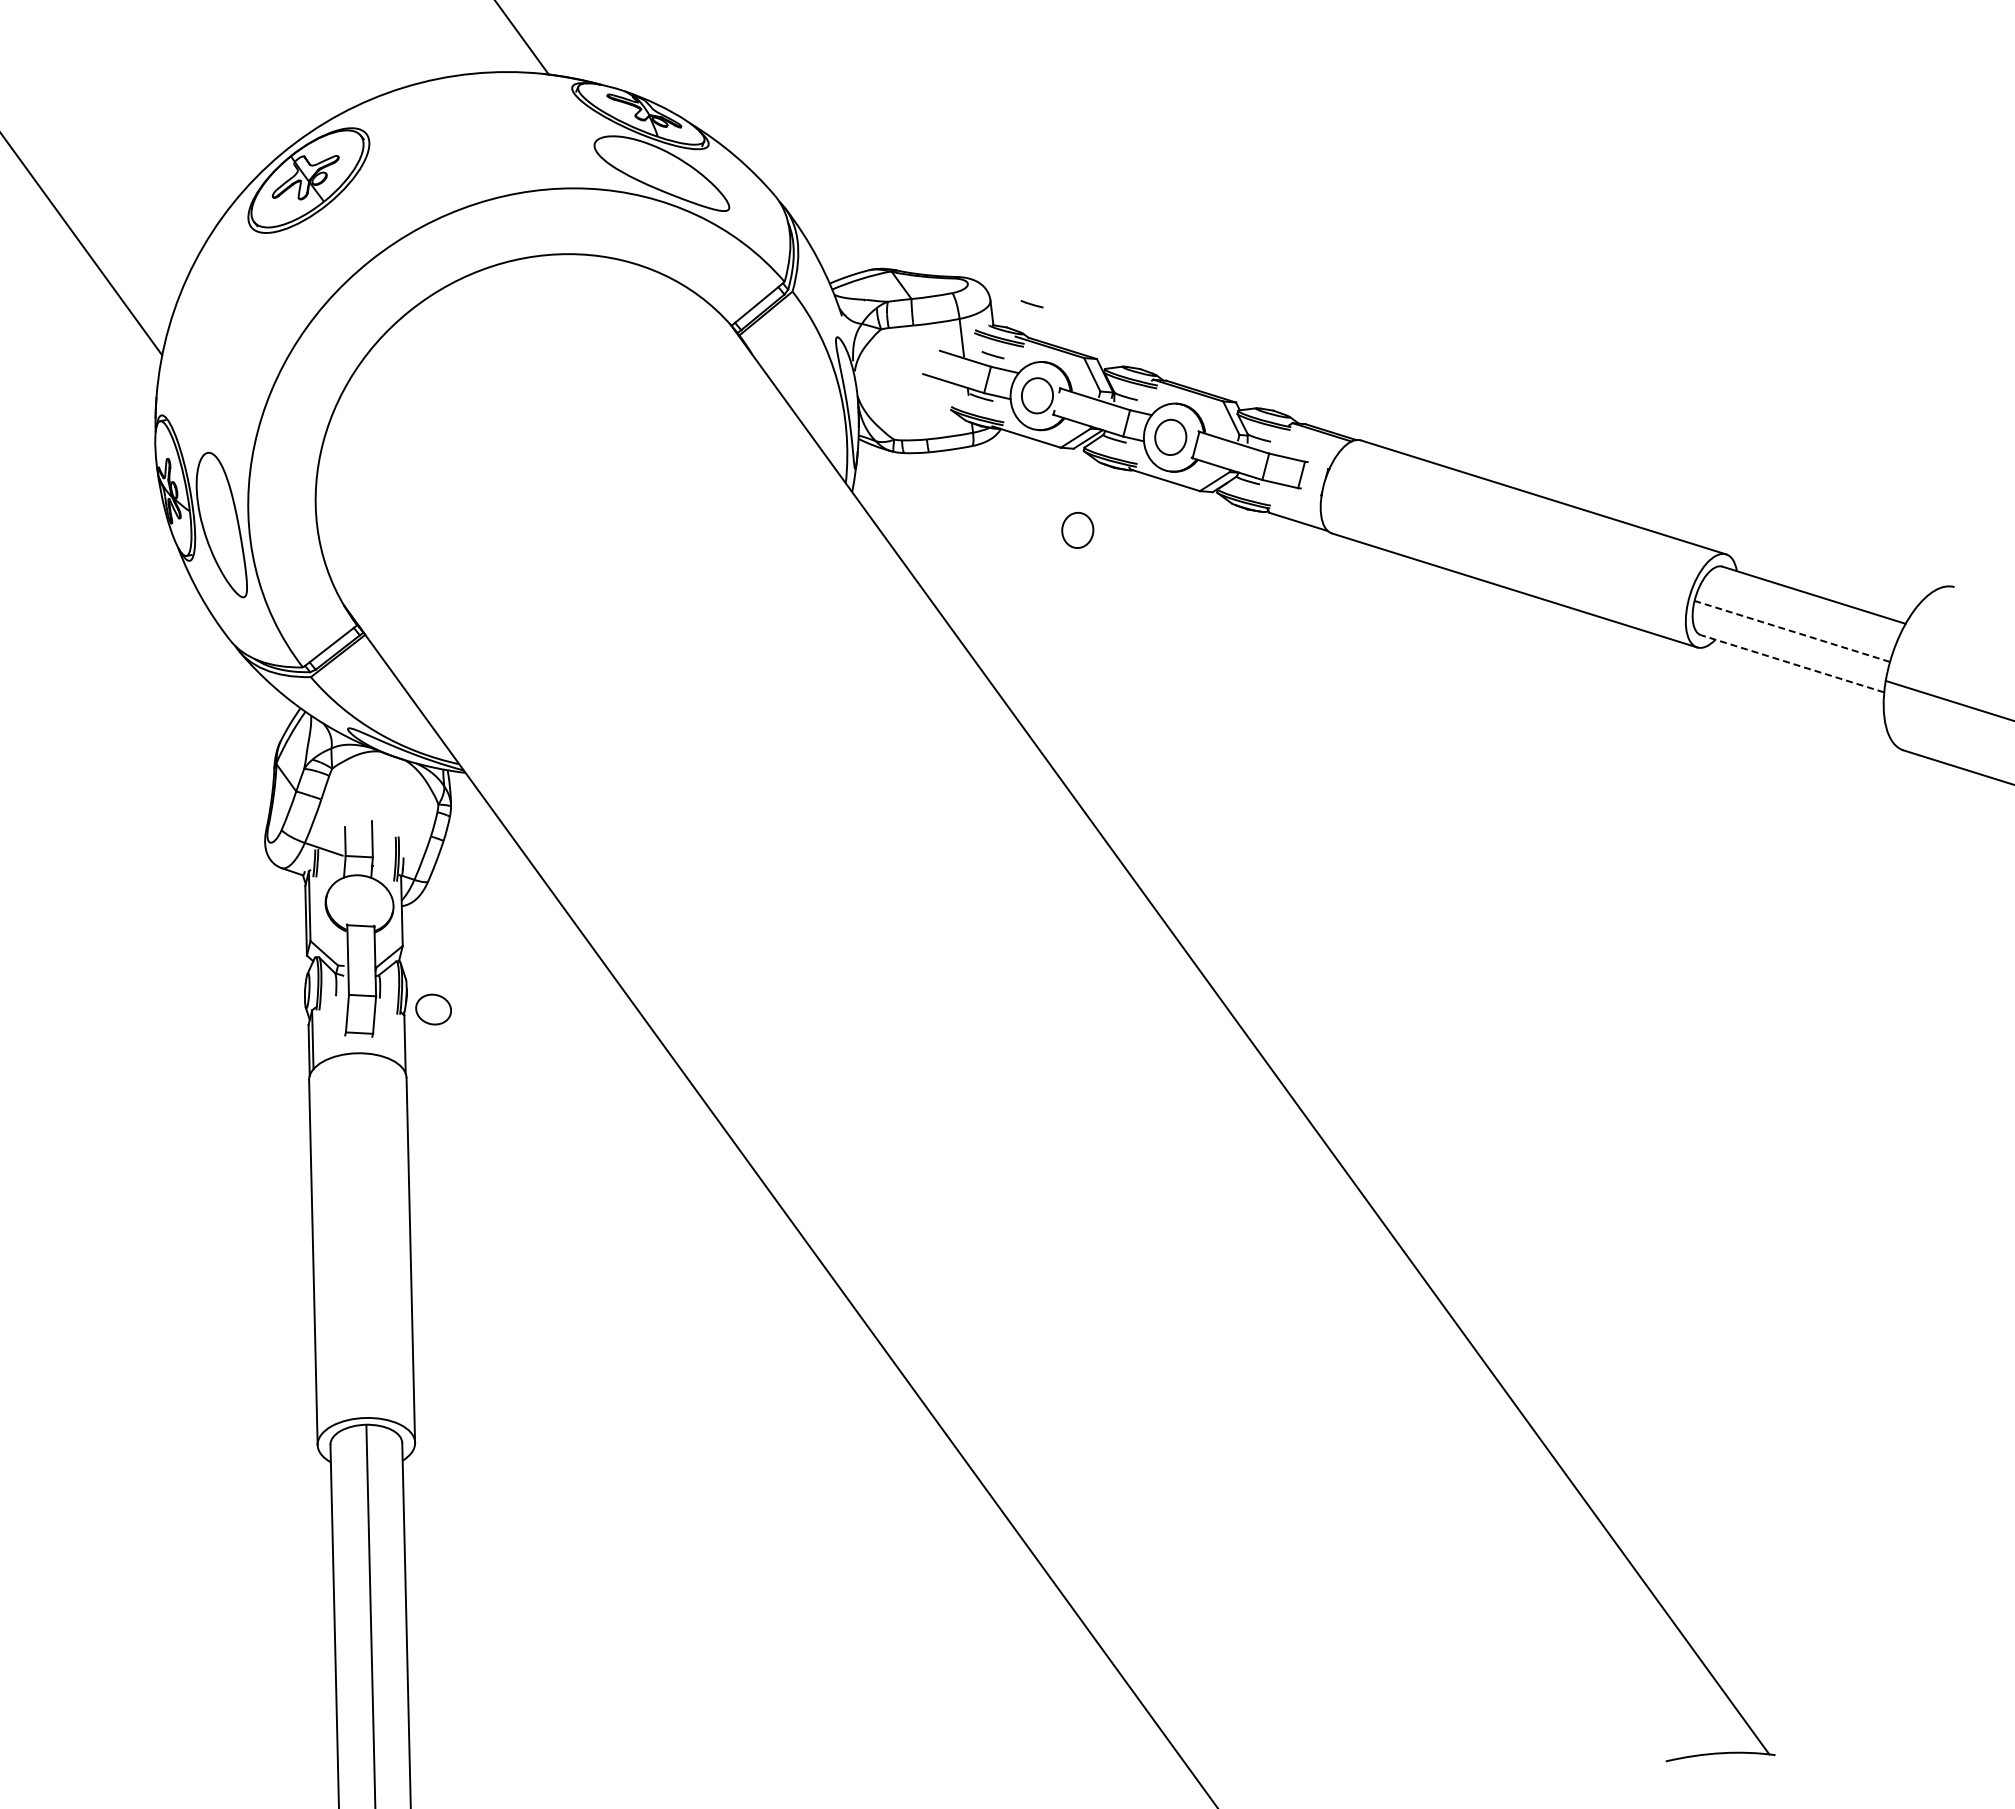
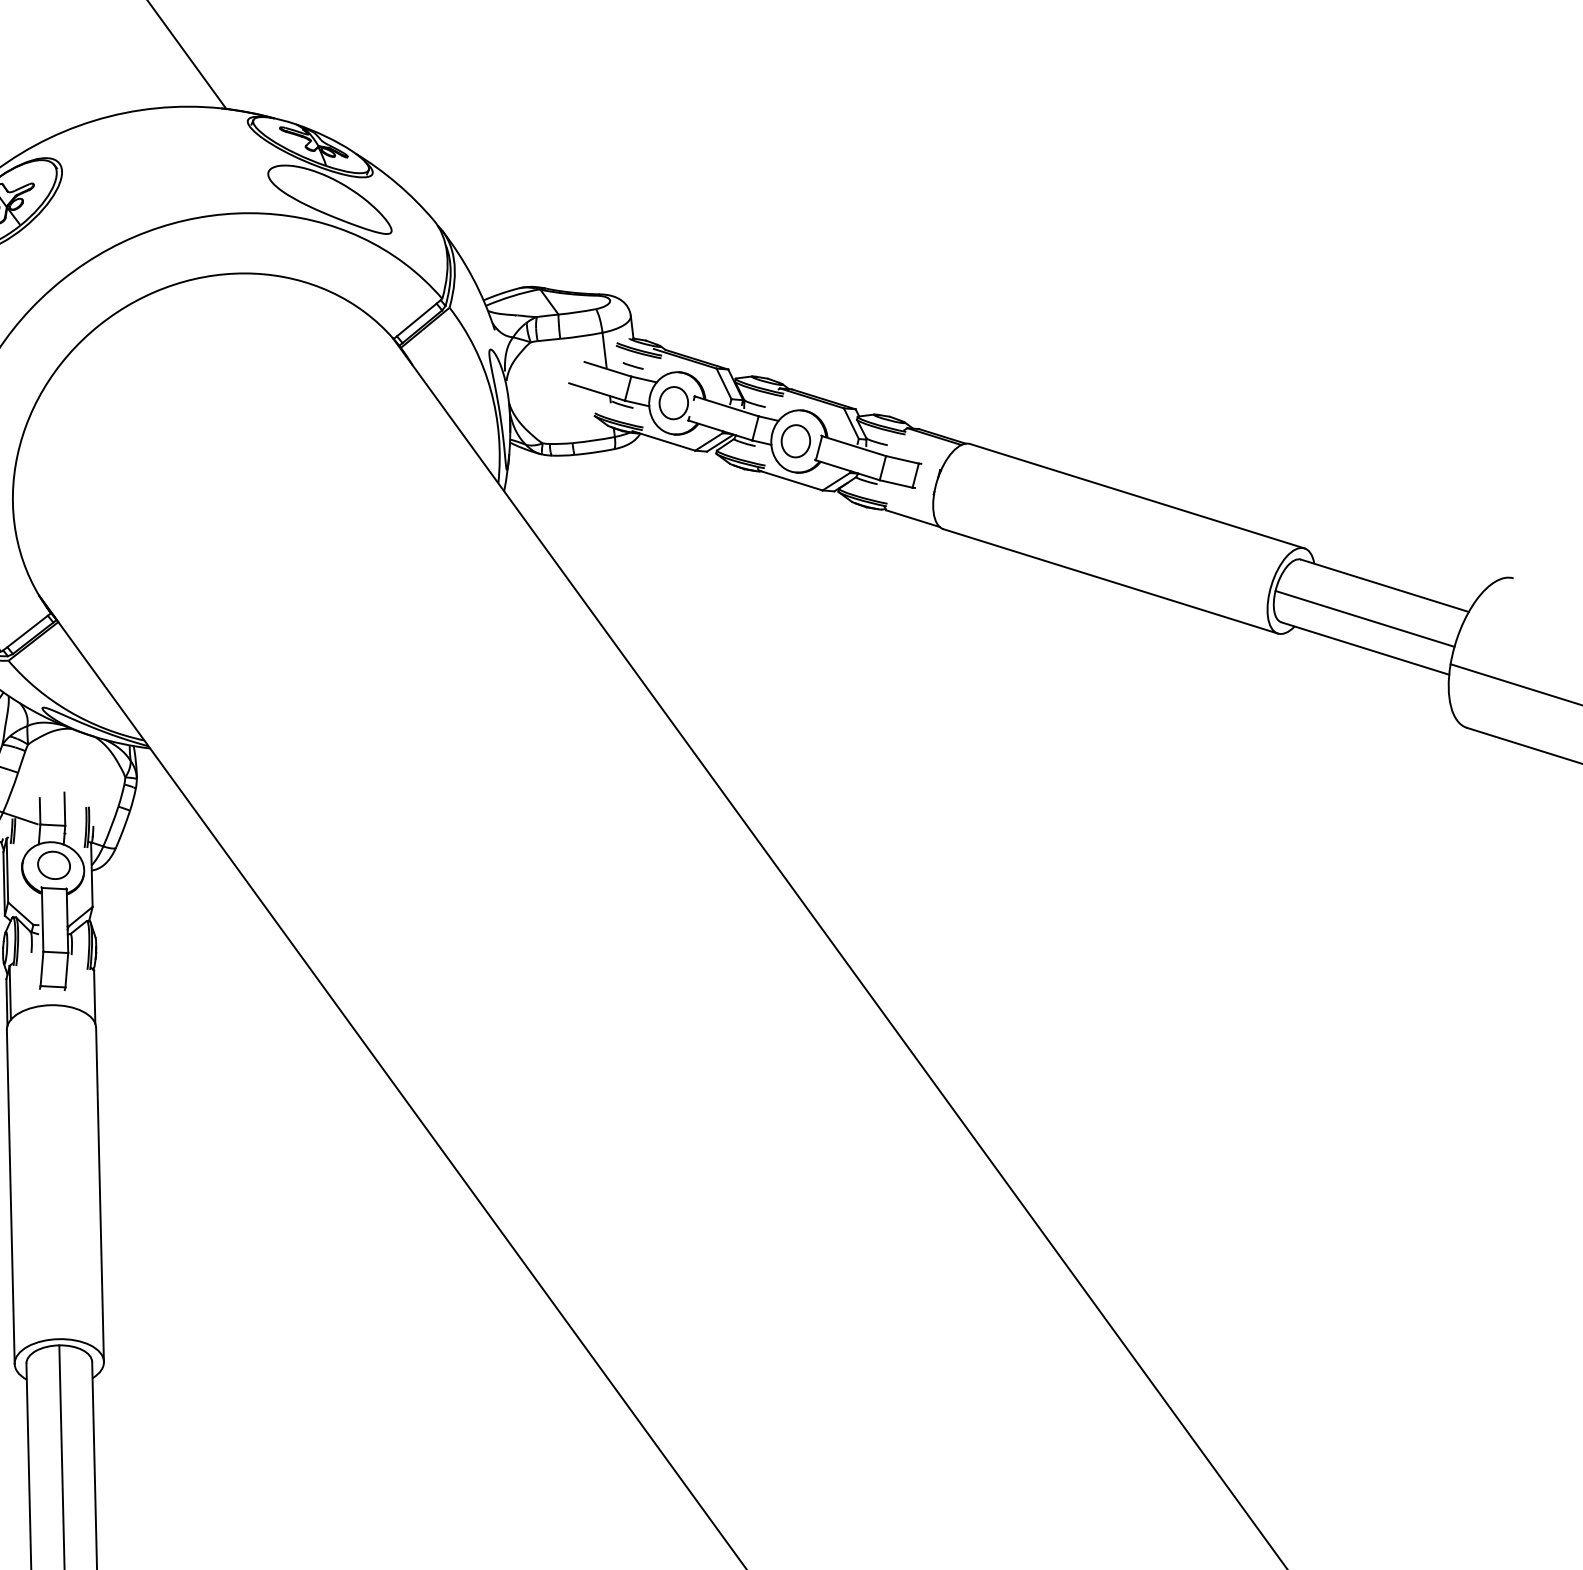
line: (1031, 304) -> (668, 319), removed
part: (1077, 529) -> (710, 525), removed
line: (1791, 631) -> (1364, 618), dashed -> solid
line: (1792, 663) -> (1365, 648), dashed -> solid
part: (433, 1009) -> (53, 865), moved

